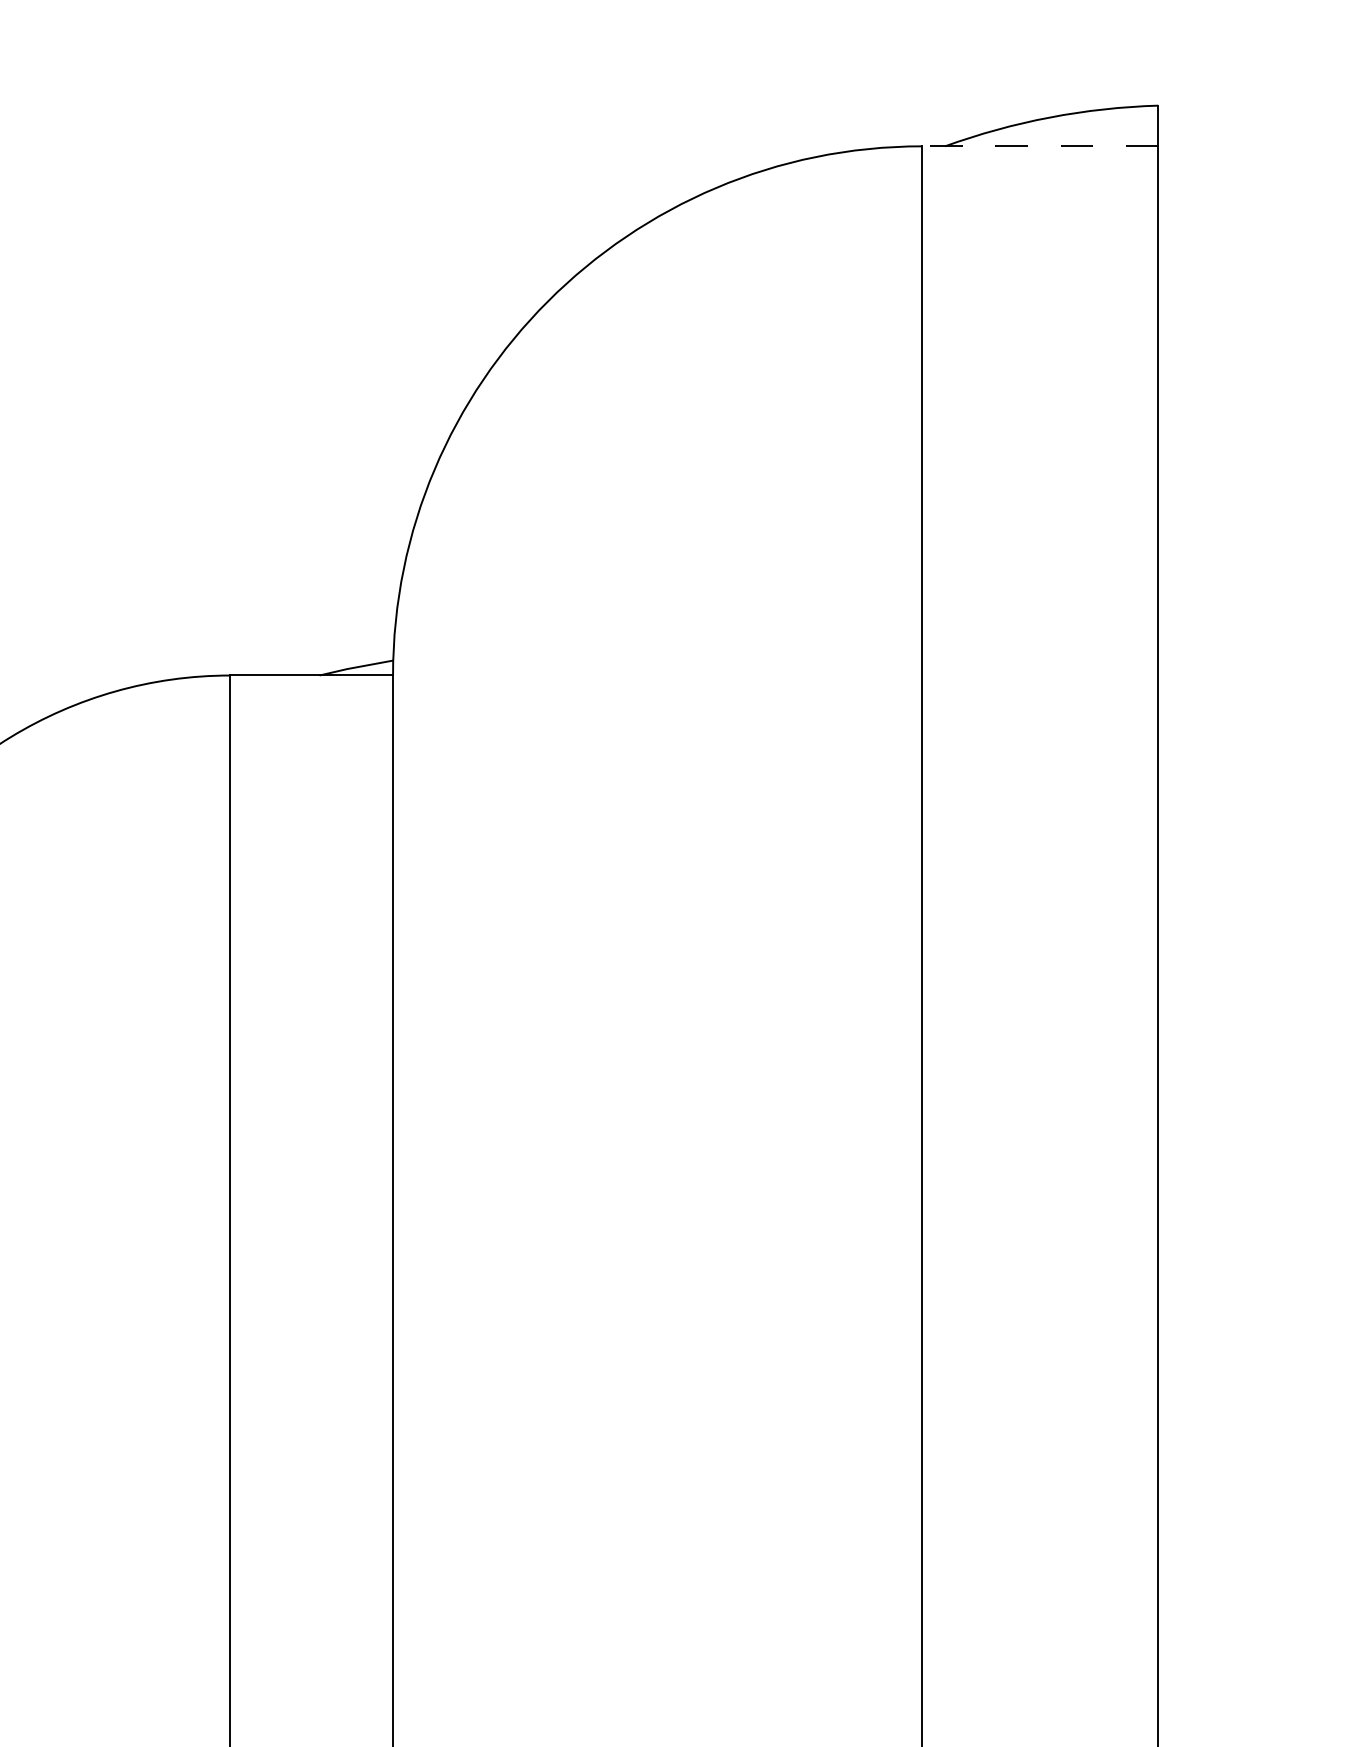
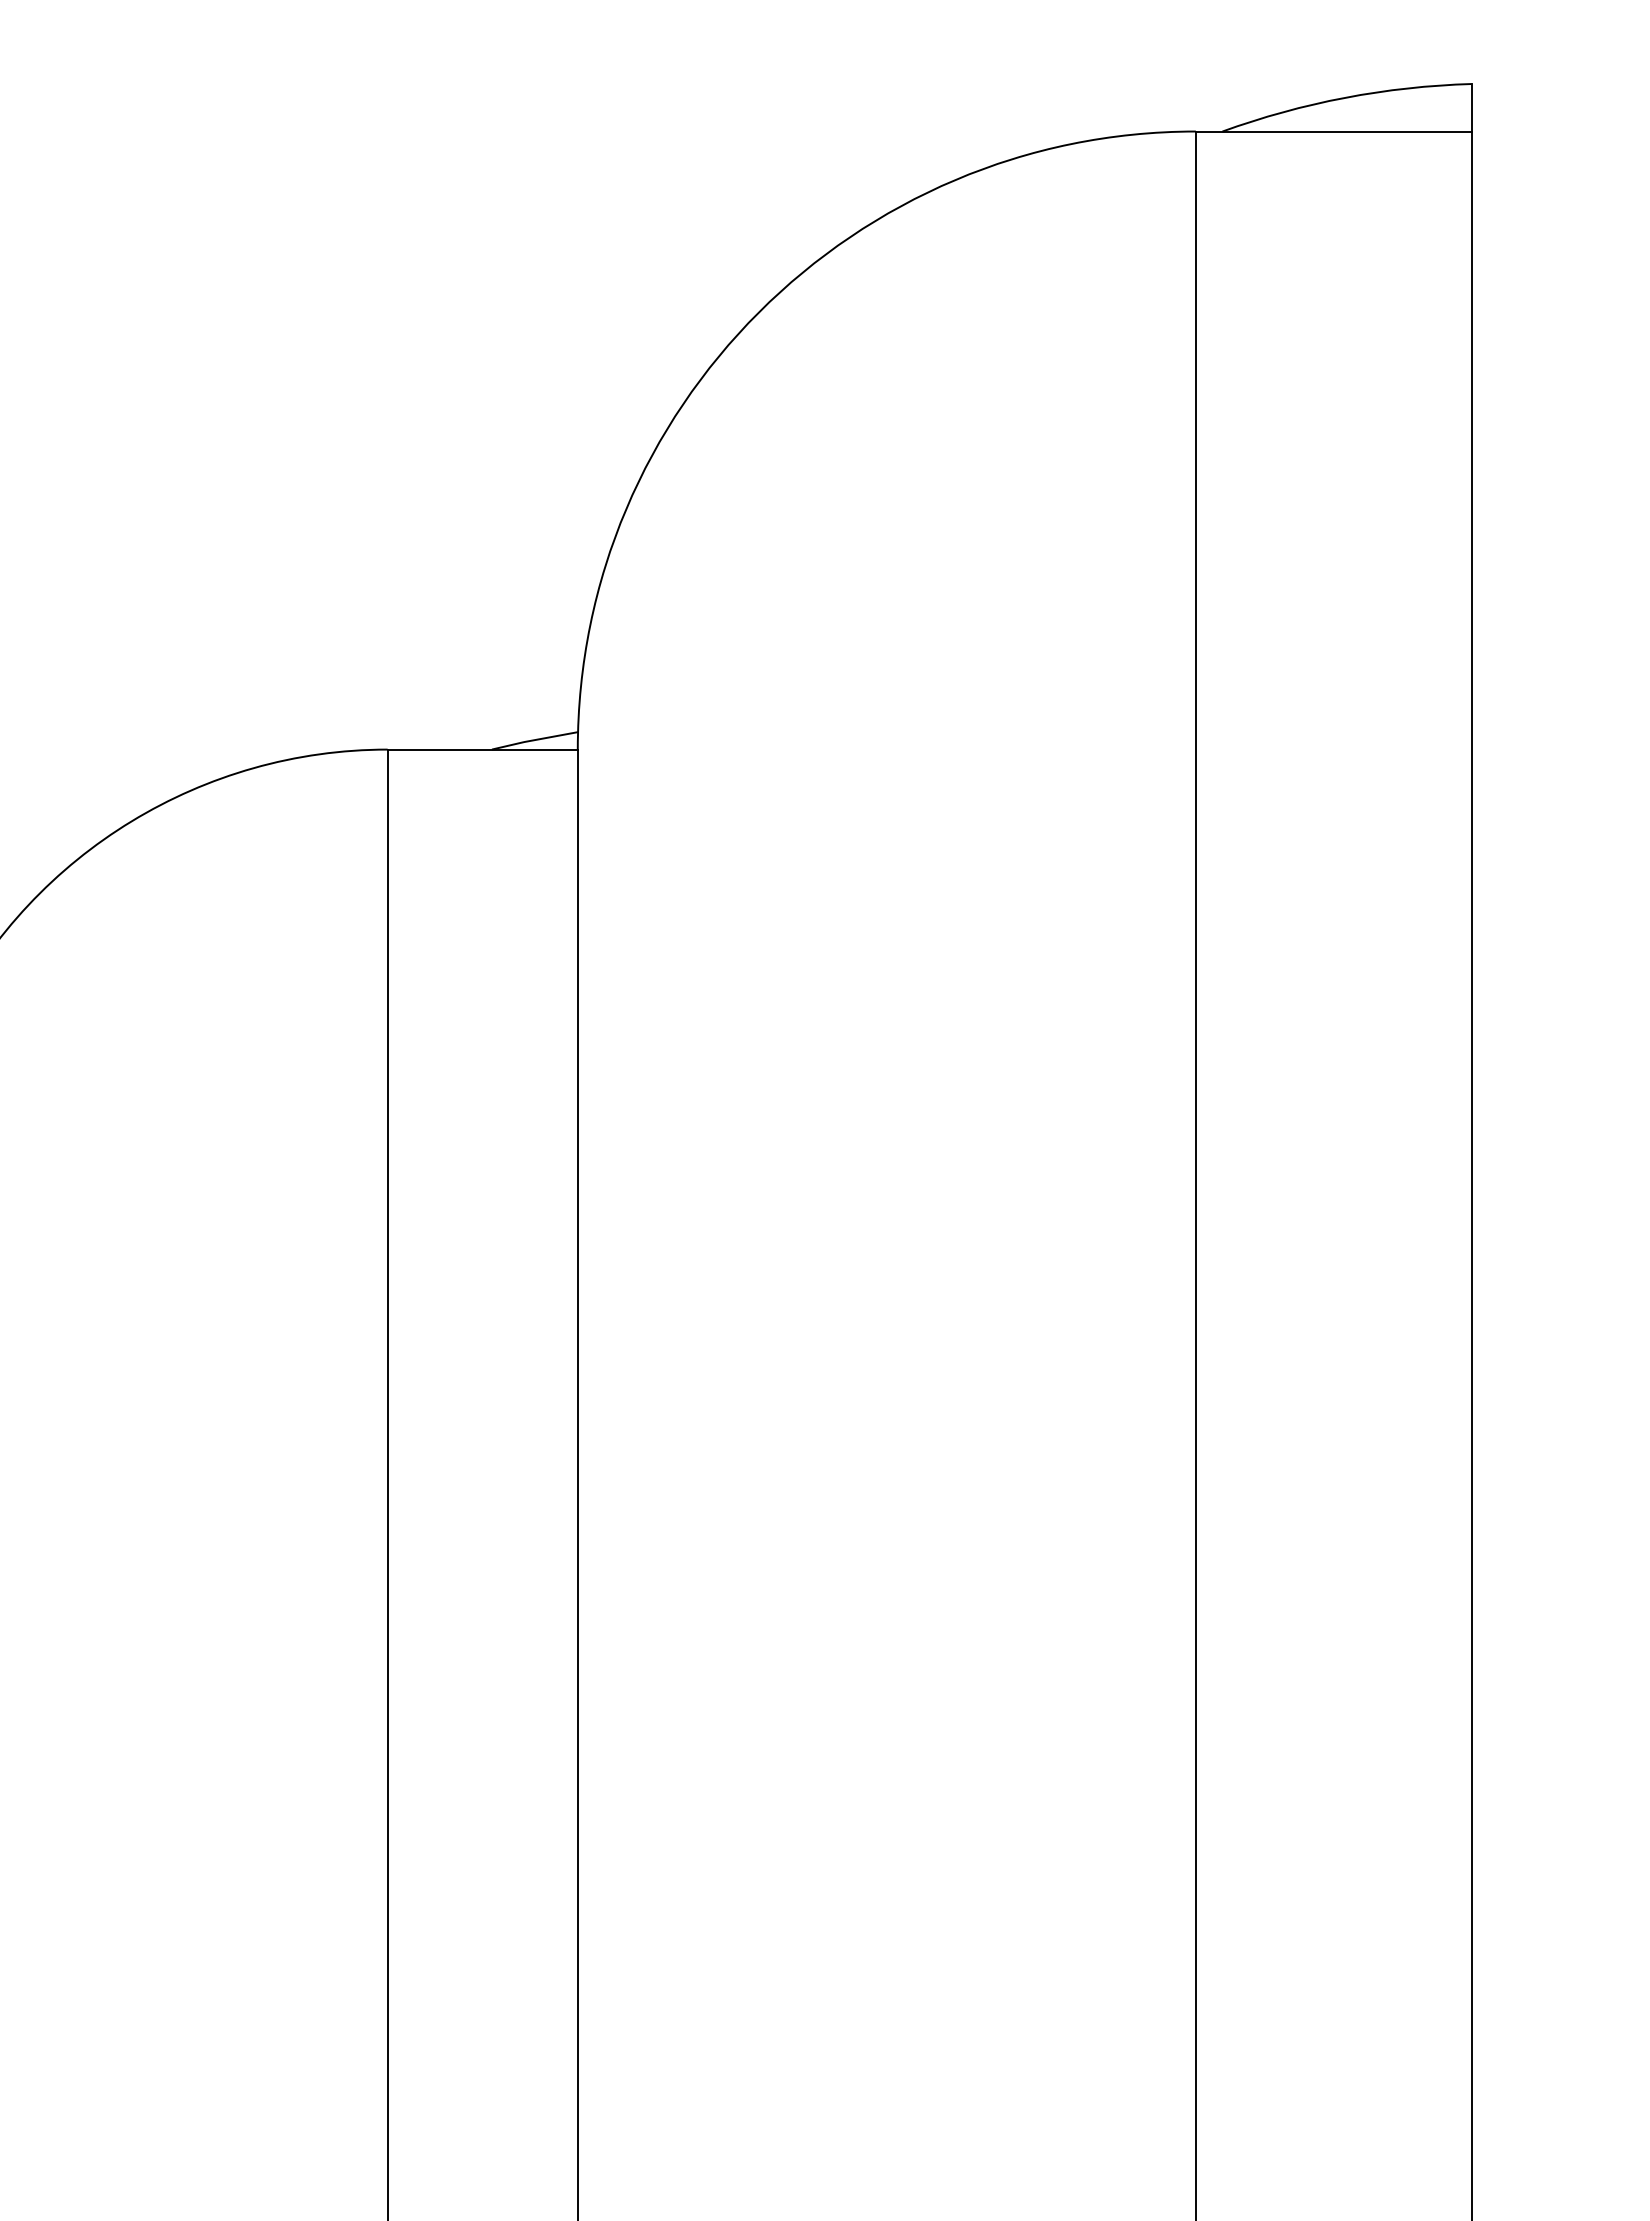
line: (1040, 146) -> (1333, 131), dashed -> solid

